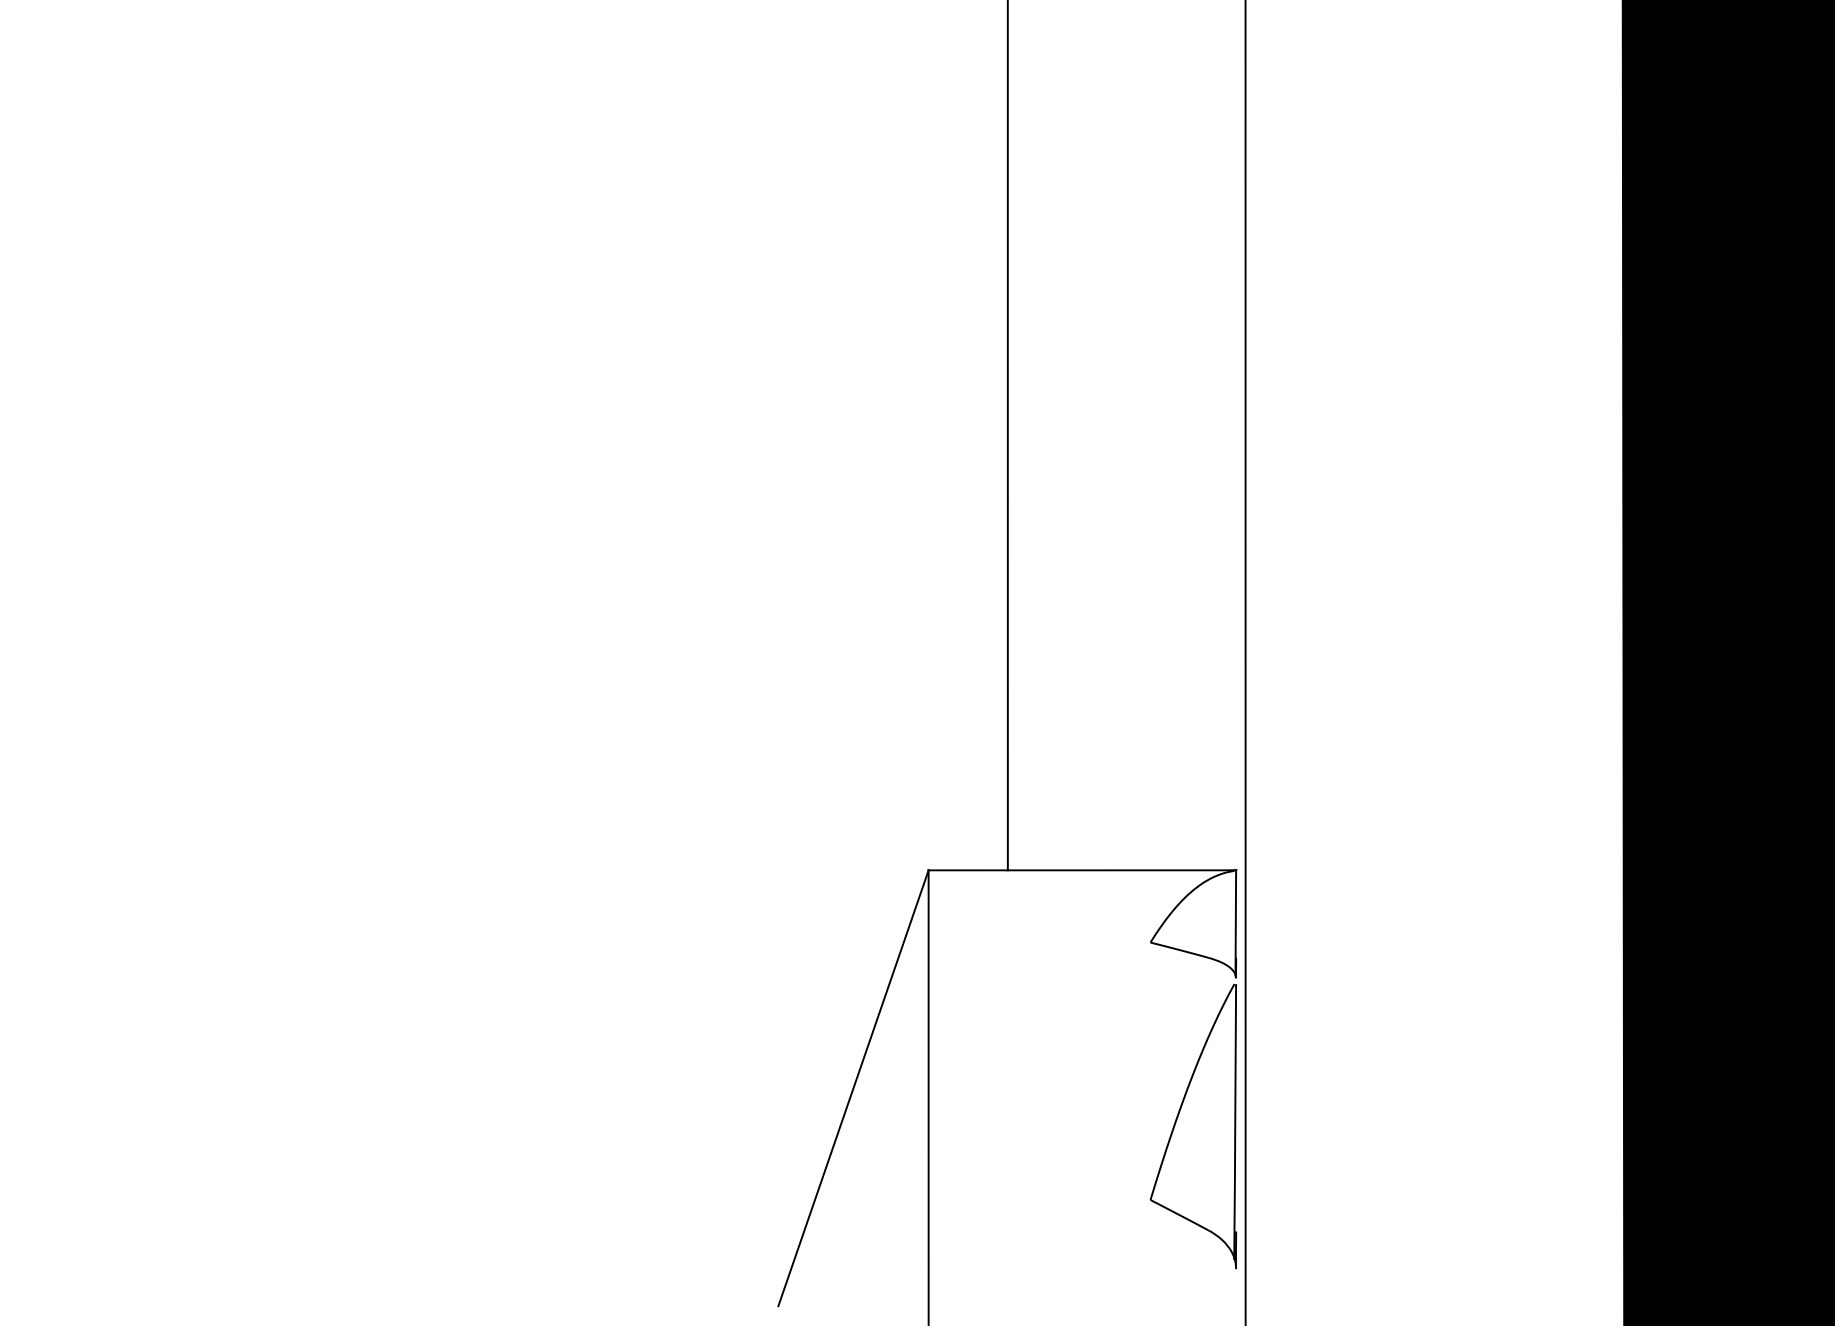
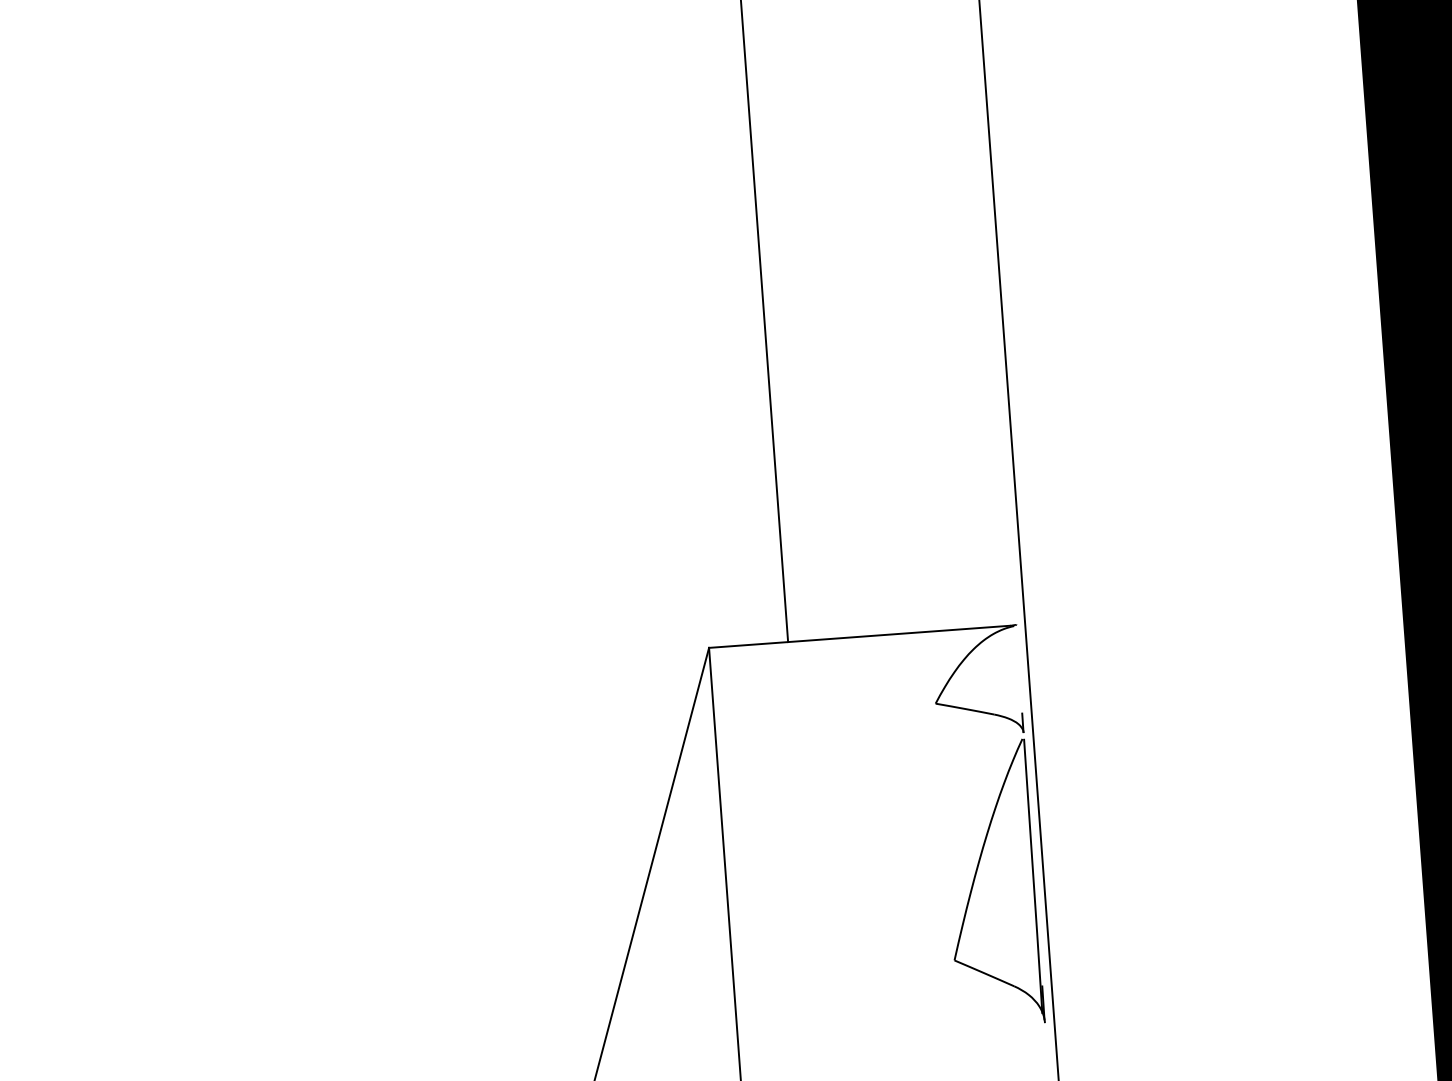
line: (1235, 922) -> (1018, 677), removed

